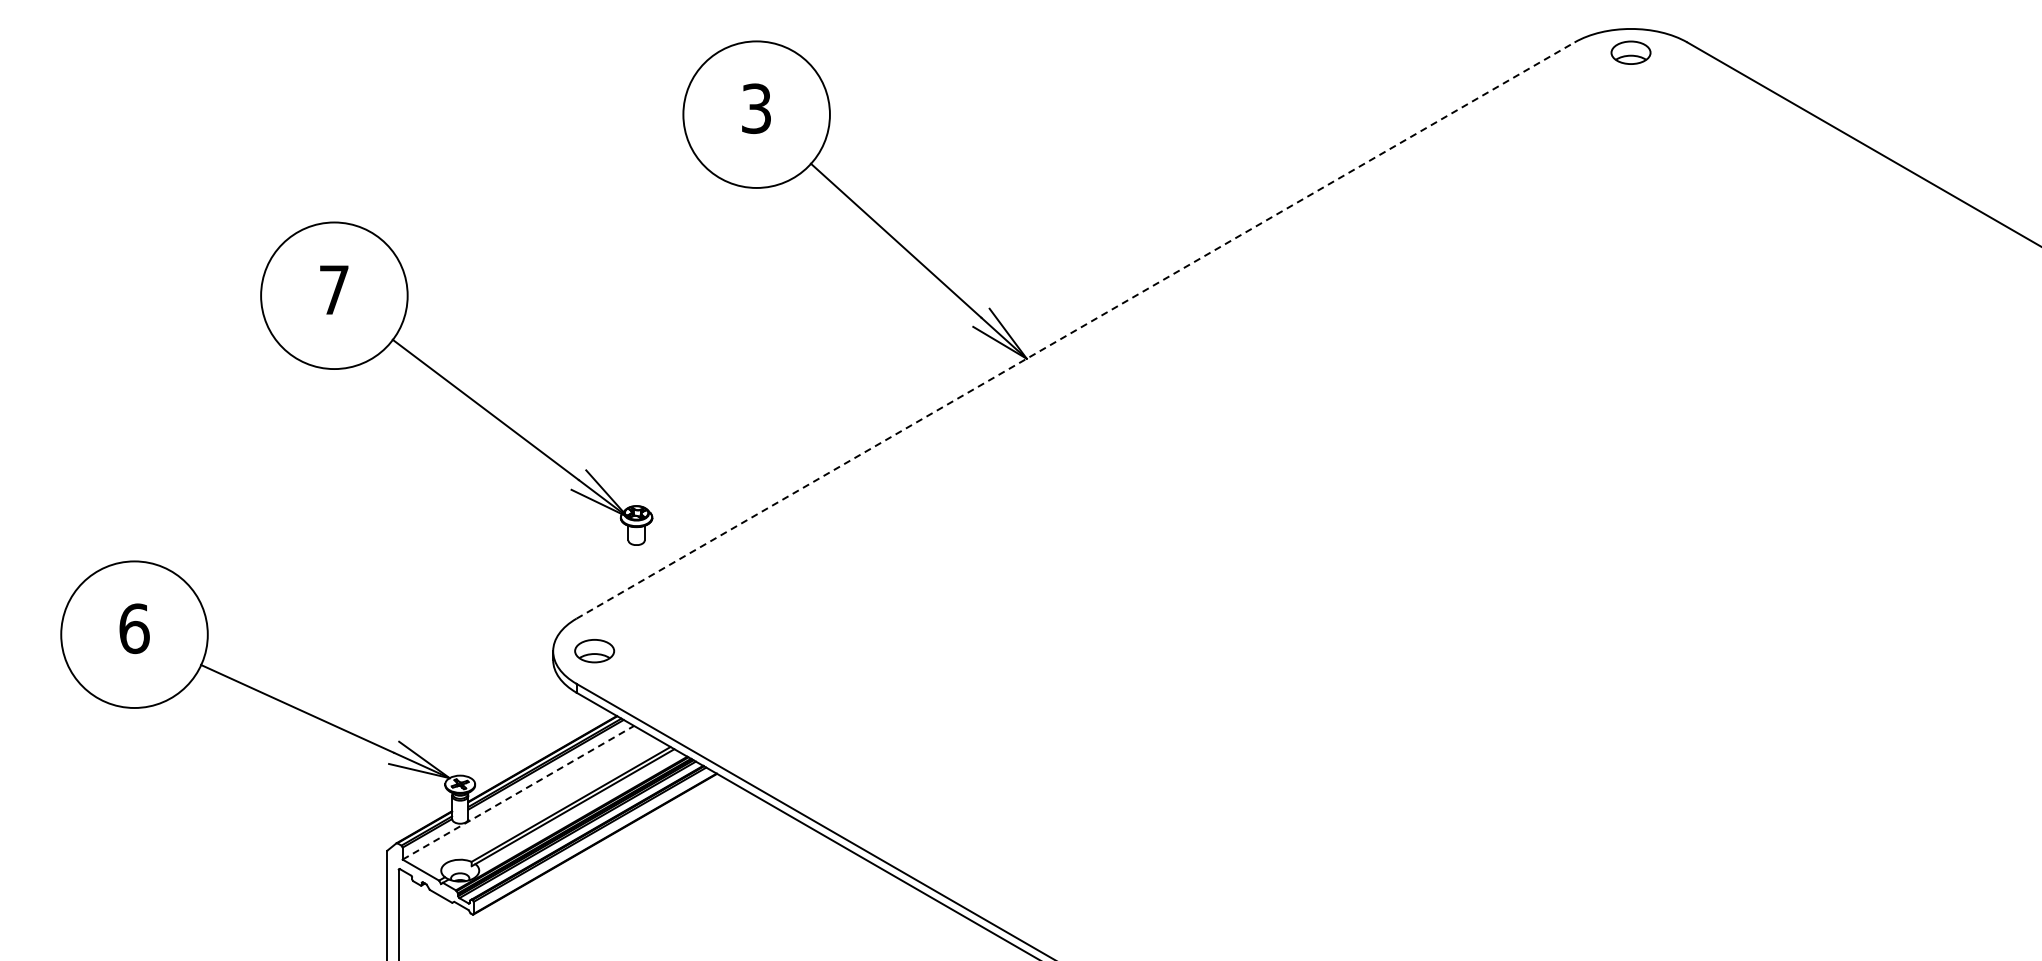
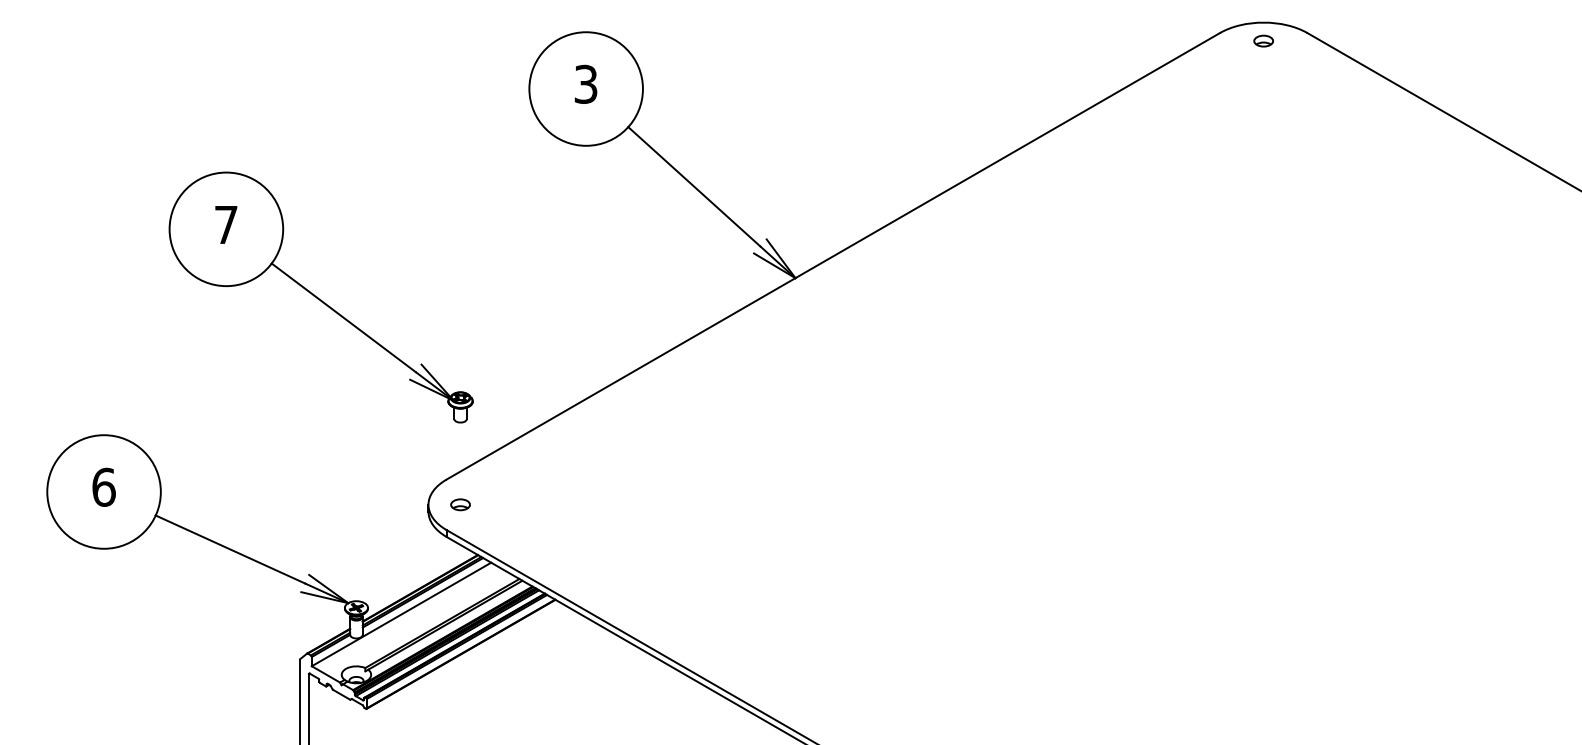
part: (1630, 52) -> (1263, 40), size x0.62
line: (1076, 330) -> (834, 256), dashed -> solid
part: (456, 383) -> (321, 297), moved
part: (594, 651) -> (460, 505), size x0.62
line: (518, 792) -> (401, 614), dashed -> solid

